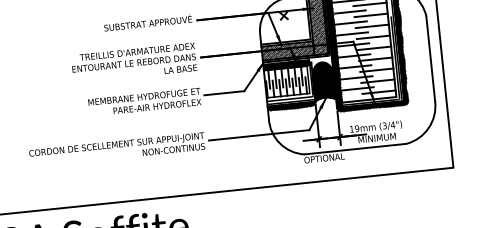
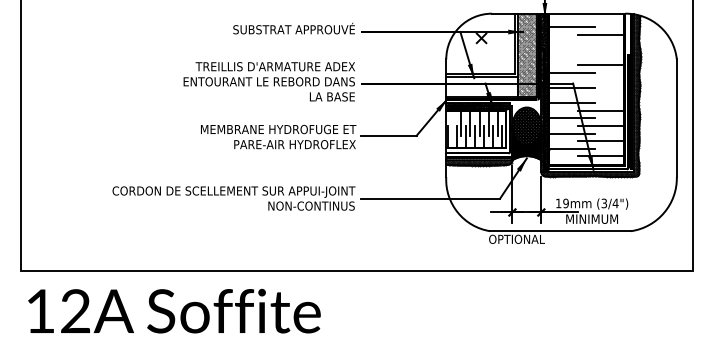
line: (350, 12) -> (573, 42), removed
line: (371, 15) -> (601, 49), removed
line: (350, 23) -> (571, 57), removed
line: (373, 37) -> (601, 80), removed
line: (374, 48) -> (601, 95), removed
hatch: (287, 51) -> (481, 87), removed
line: (269, 79) -> (452, 123), removed

